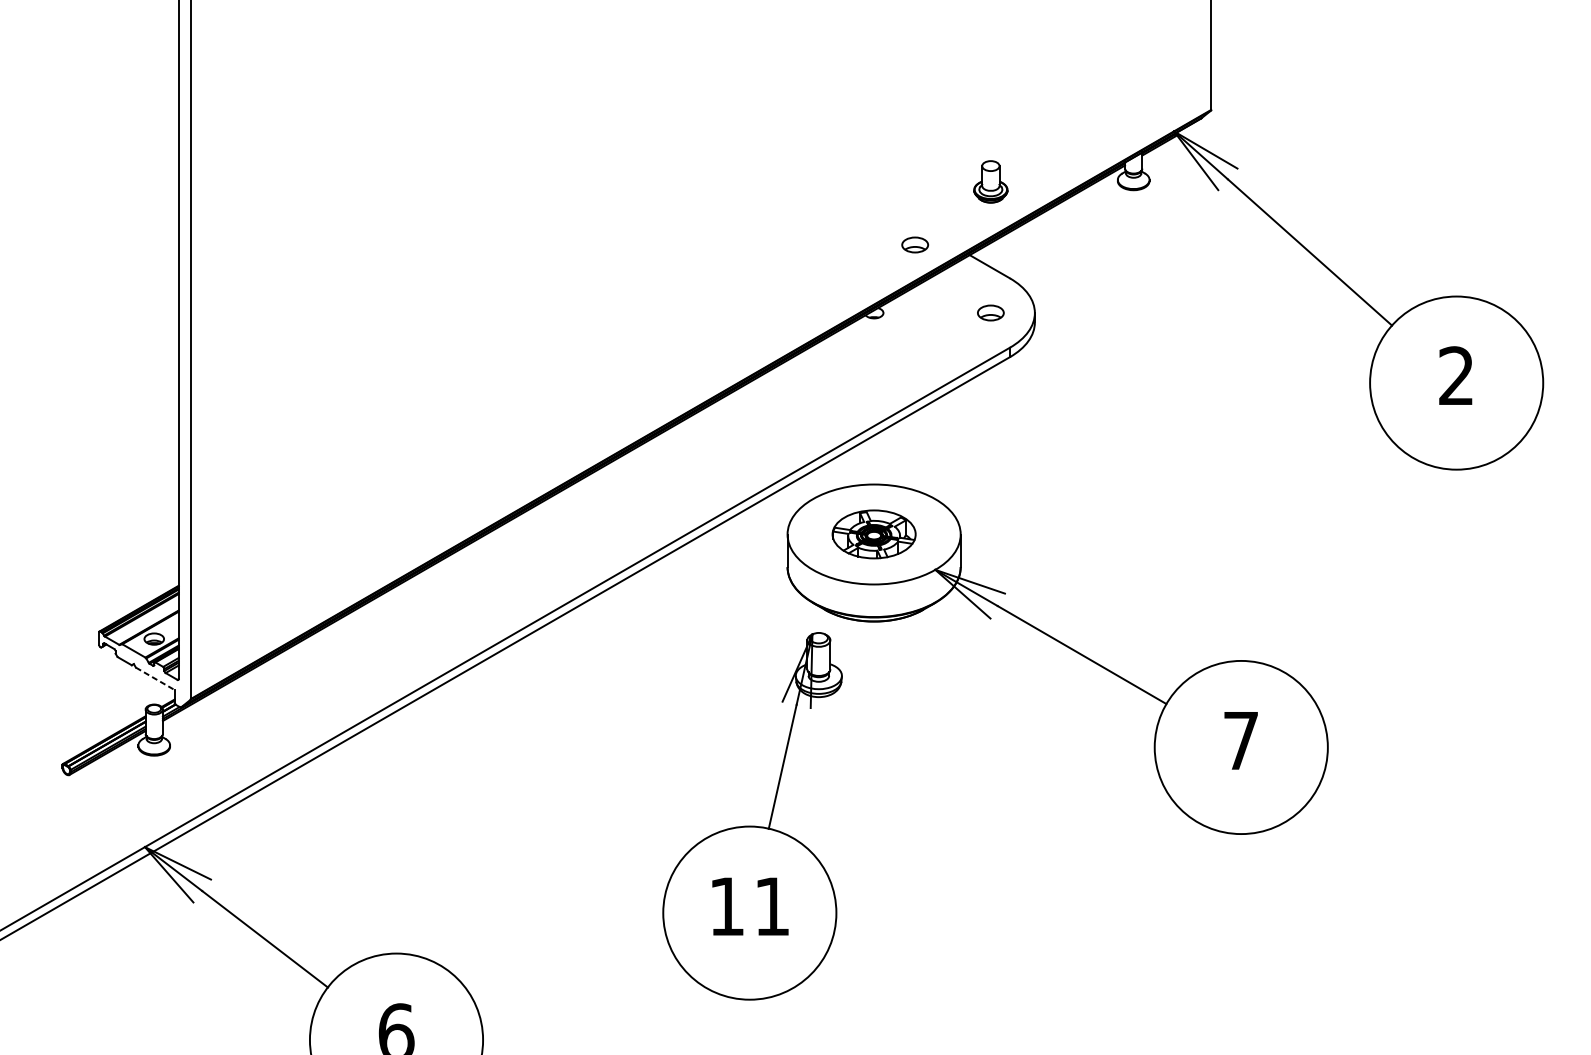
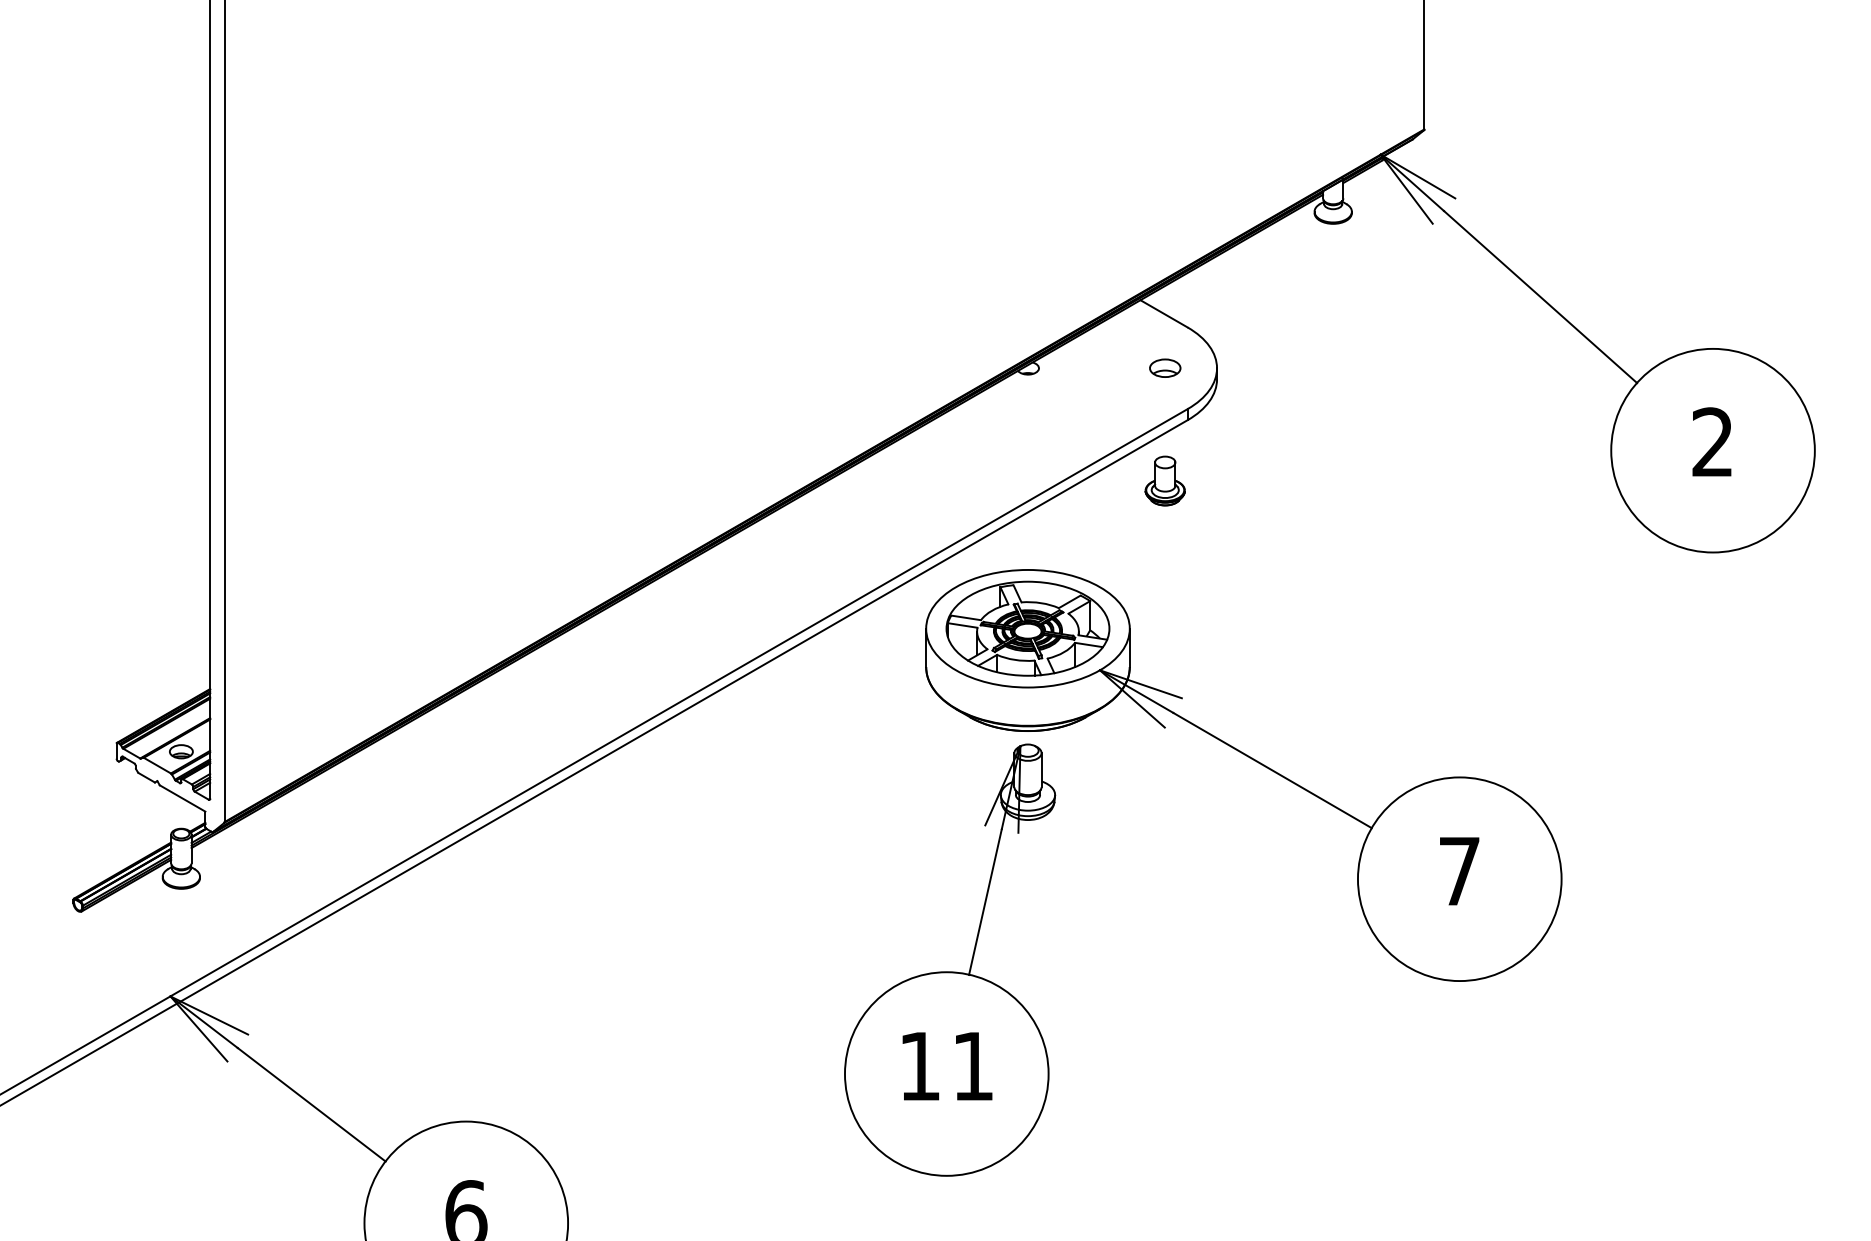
part: (990, 181) -> (1164, 480), moved
part: (915, 244) -> (1076, 287), removed
part: (873, 534) -> (1027, 628), size x1.67
line: (156, 678) -> (183, 798), dashed -> solid
part: (752, 825) -> (950, 971), moved

